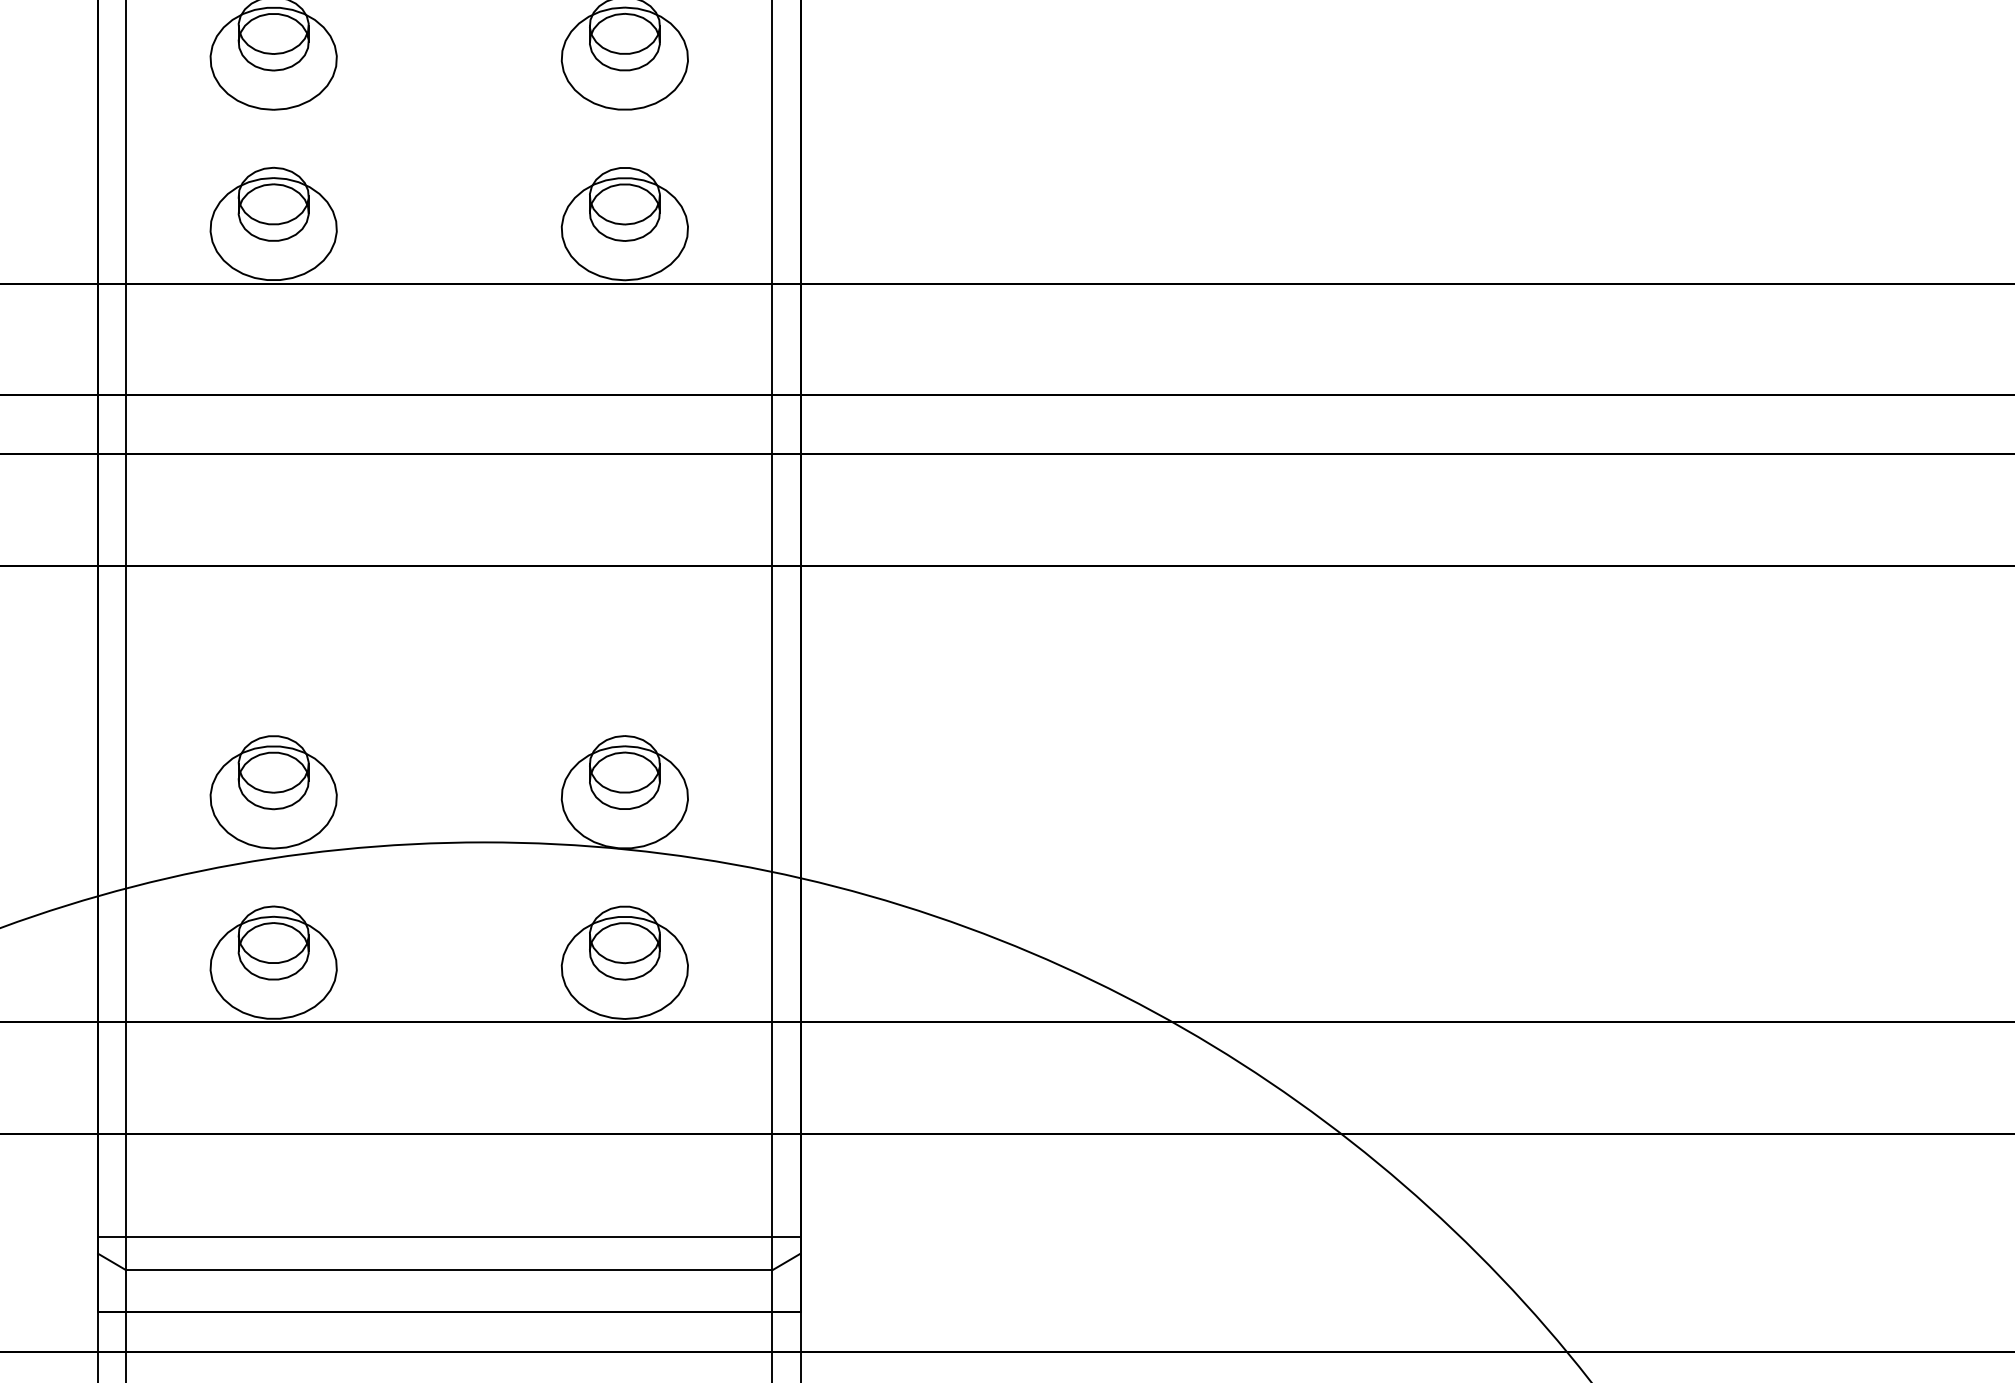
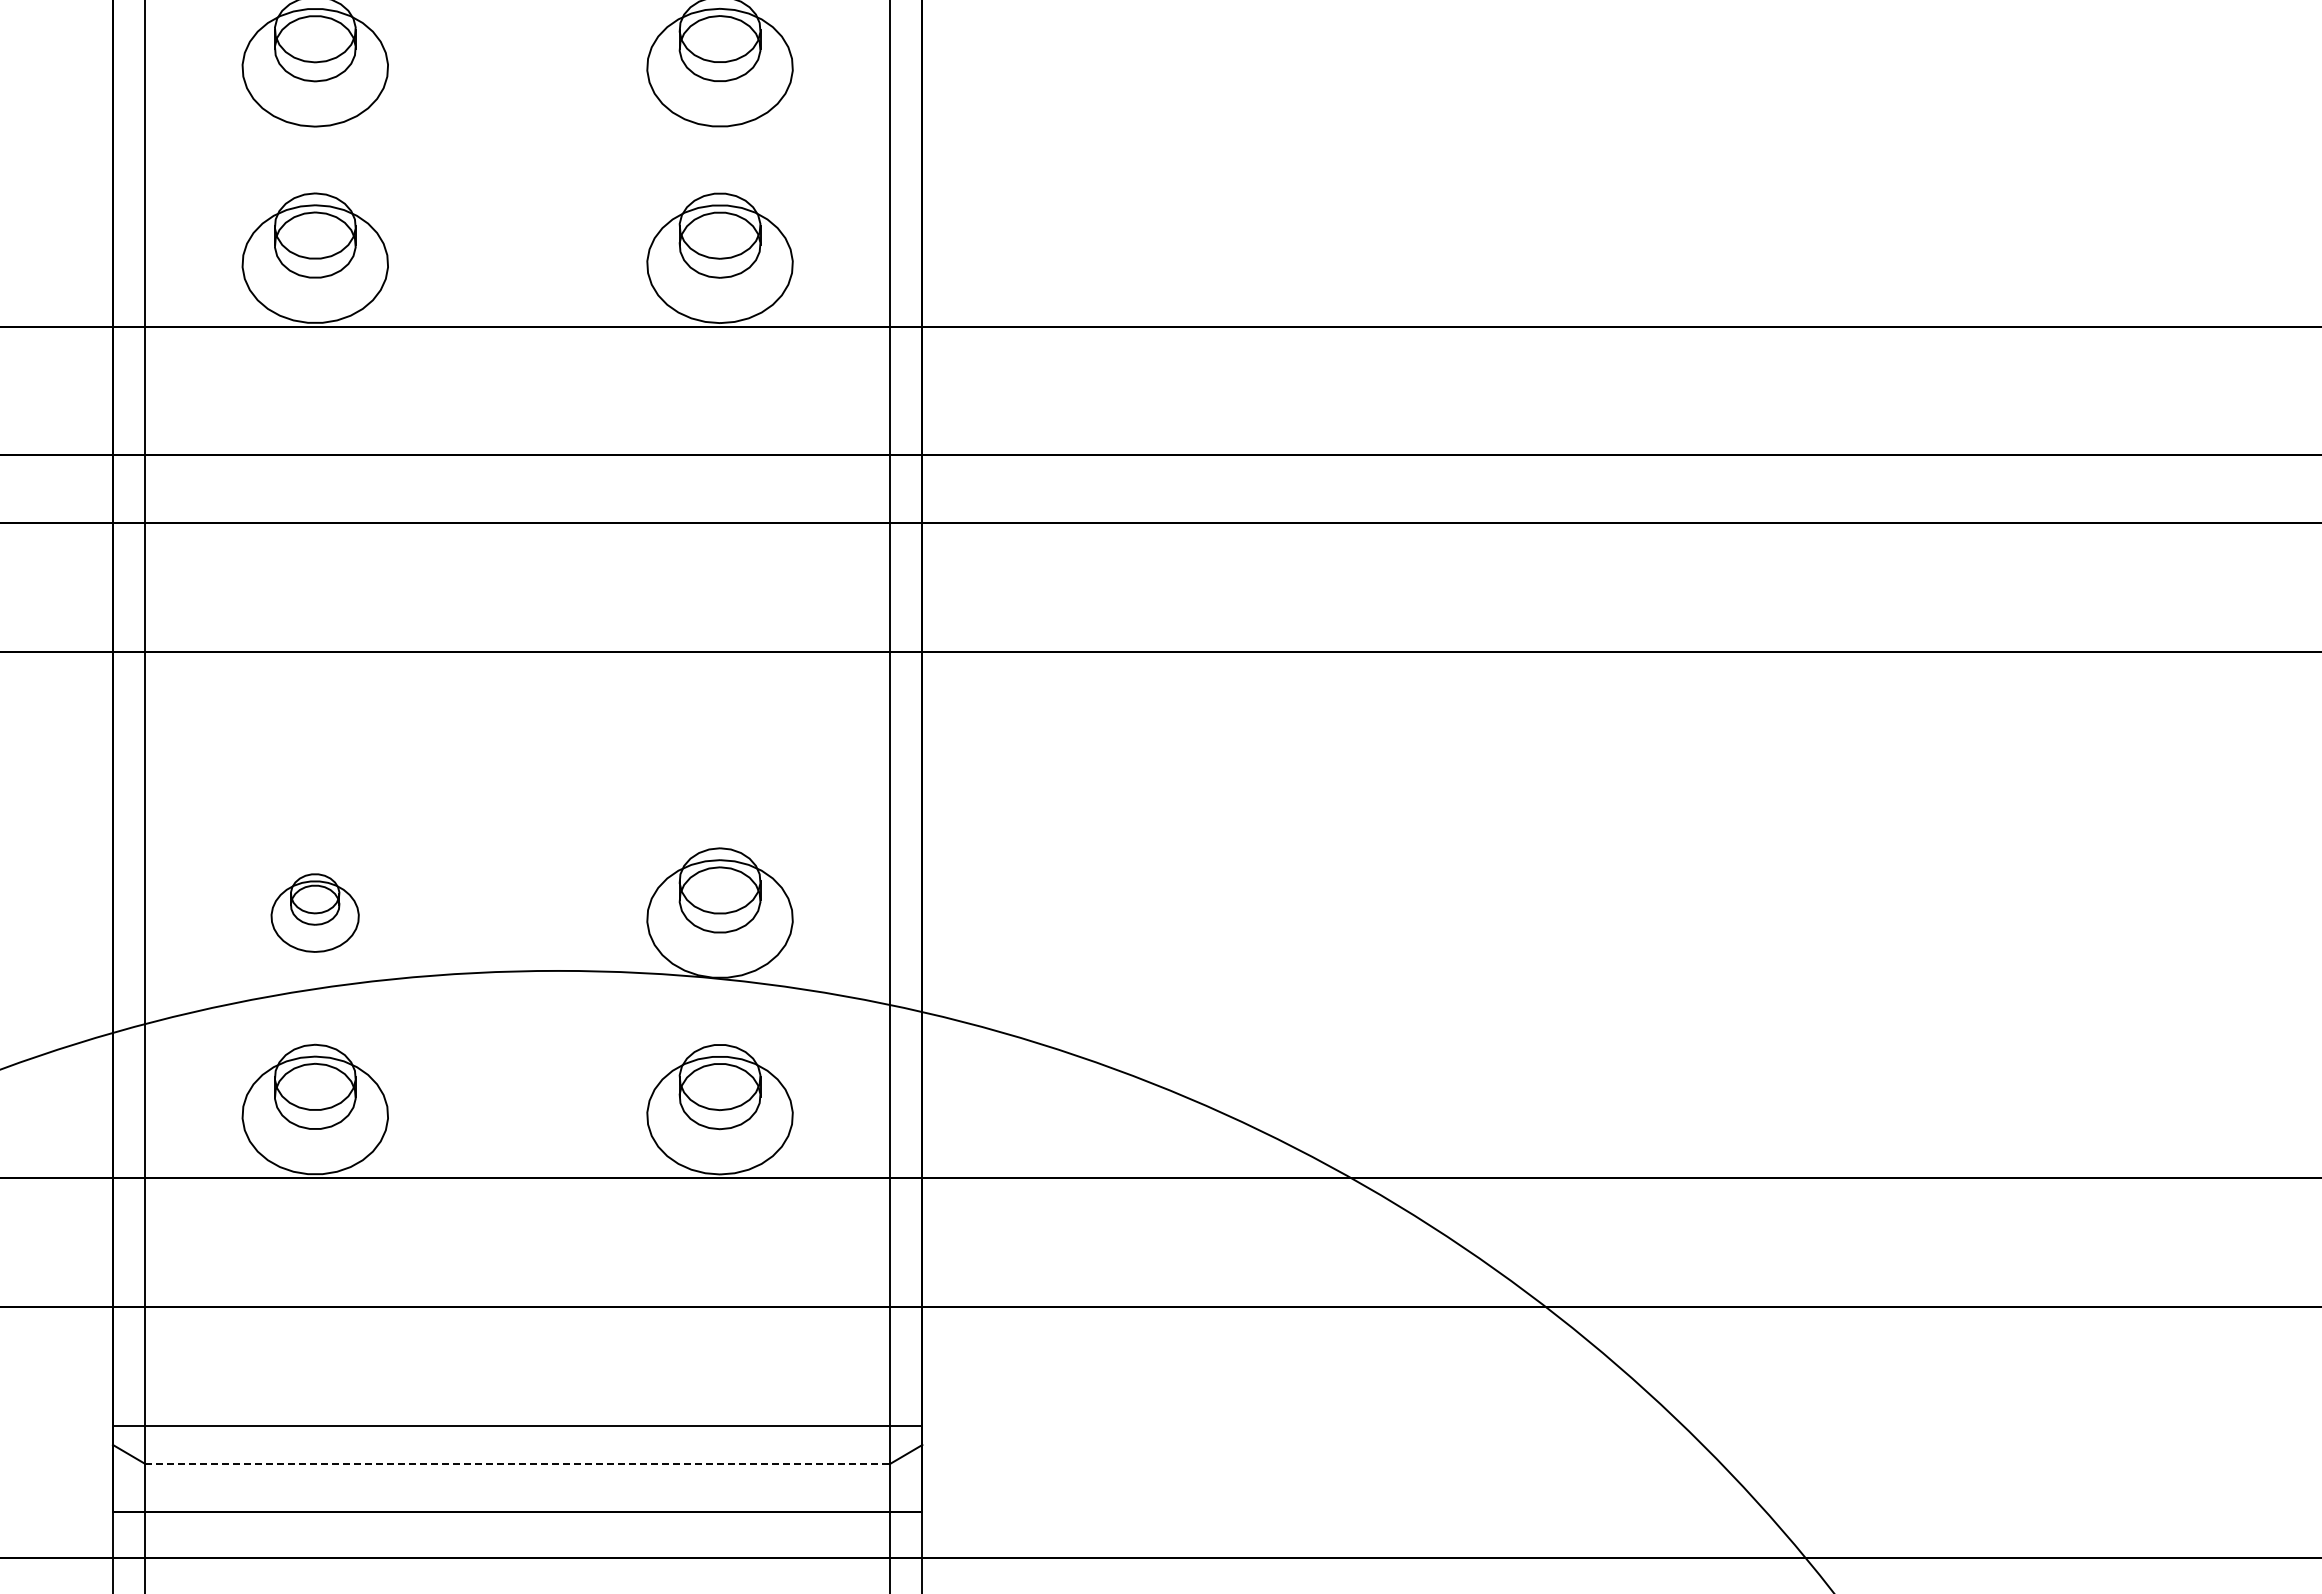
part: (272, 791) -> (314, 912), size x0.6
line: (450, 1269) -> (518, 1463), solid -> dashed

